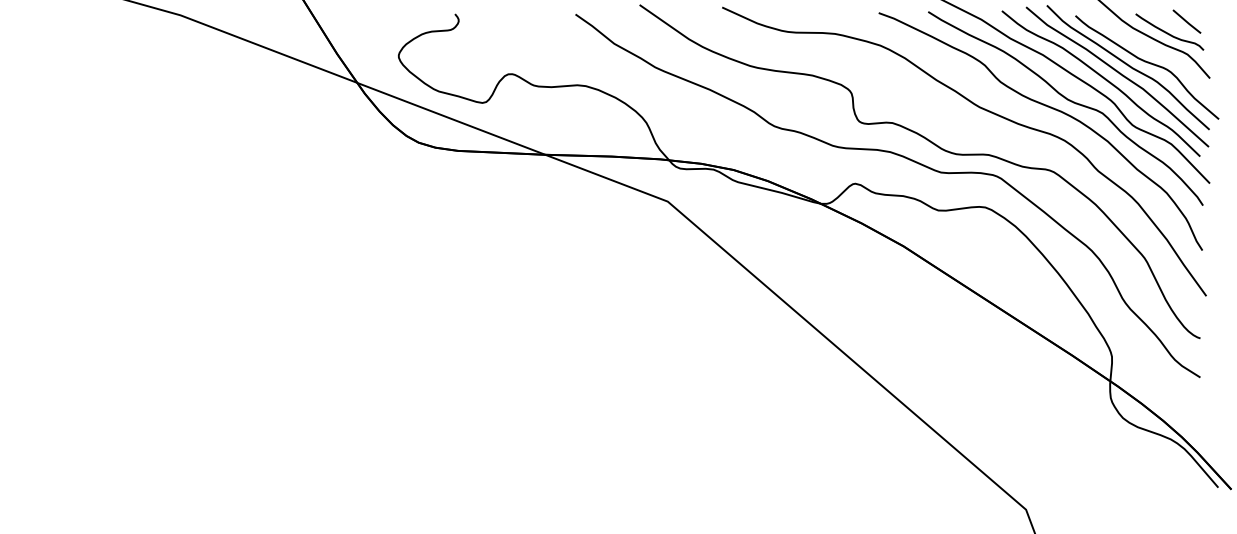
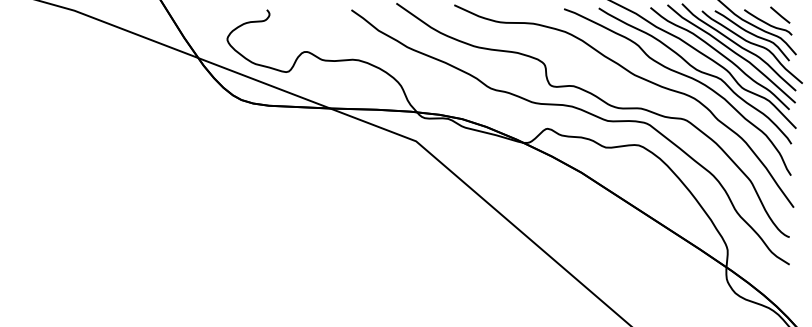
curve: (1146, 49) -> (751, 34), added

